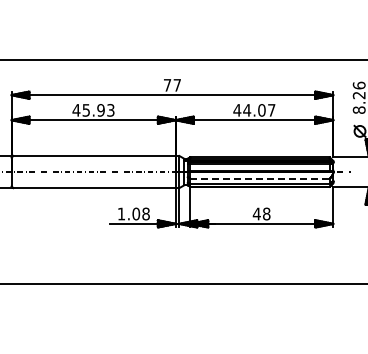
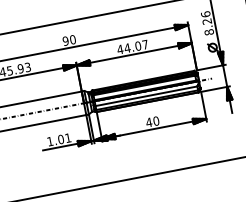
text: (172, 84) -> (69, 39), 77 -> 90
line: (260, 178) -> (146, 96), dashed -> solid
text: (145, 213) -> (67, 137), 1.08 -> 1.01
text: (266, 214) -> (156, 121), 48 -> 40

